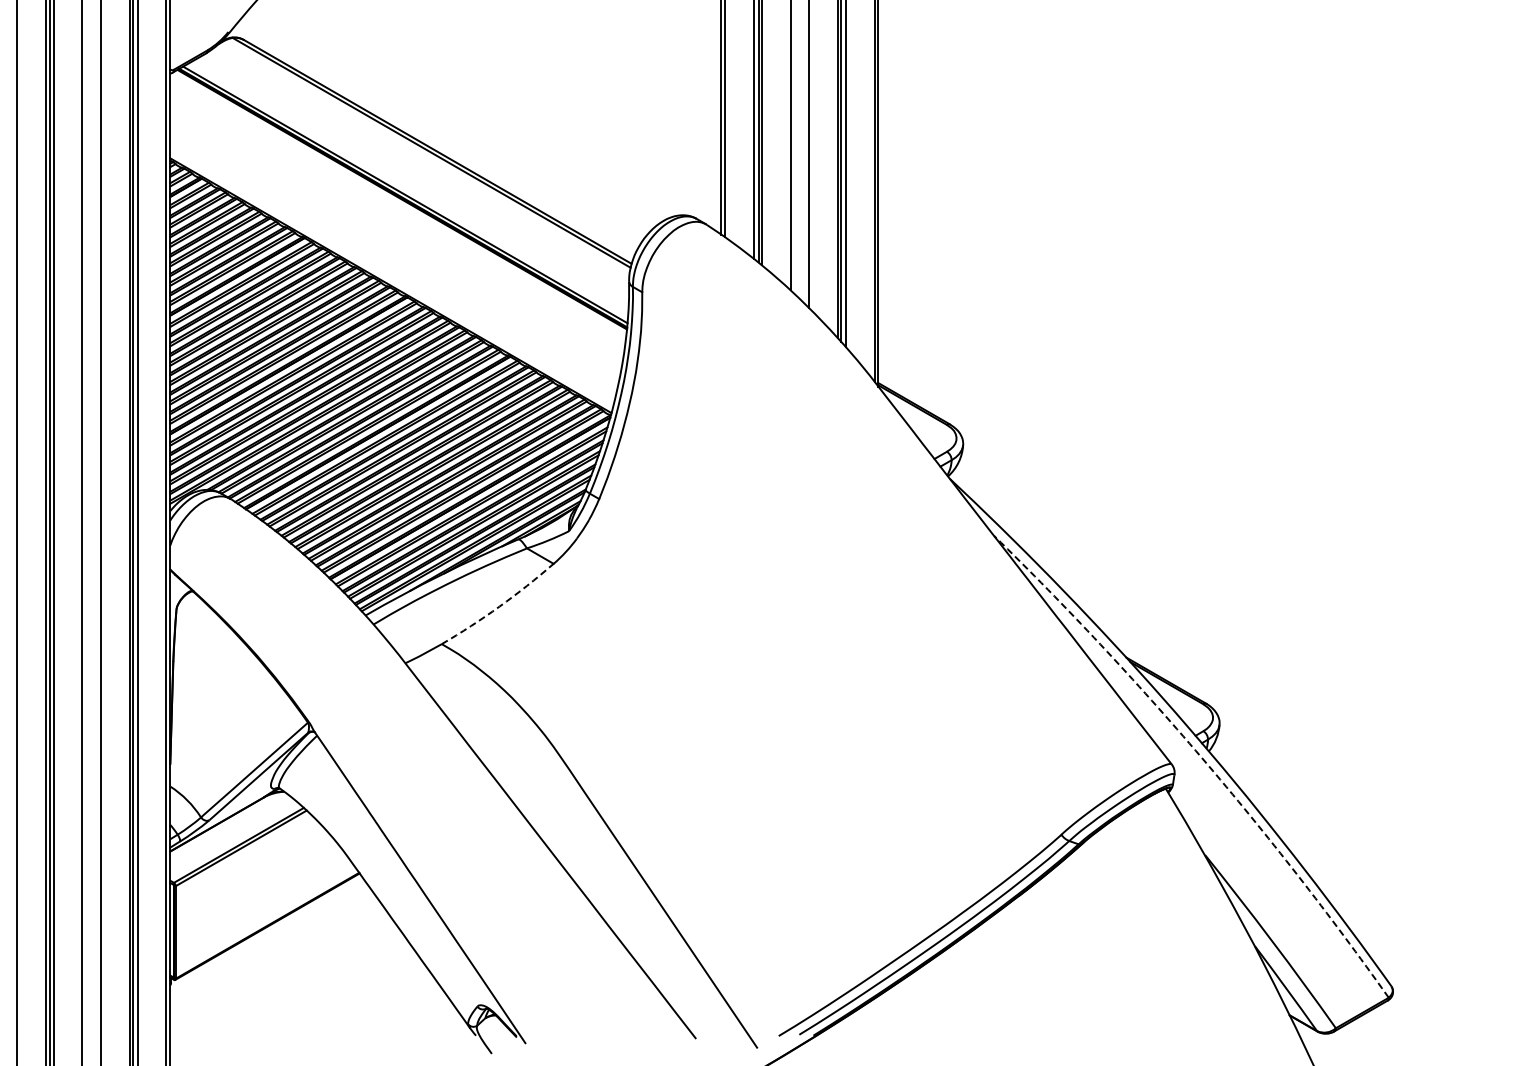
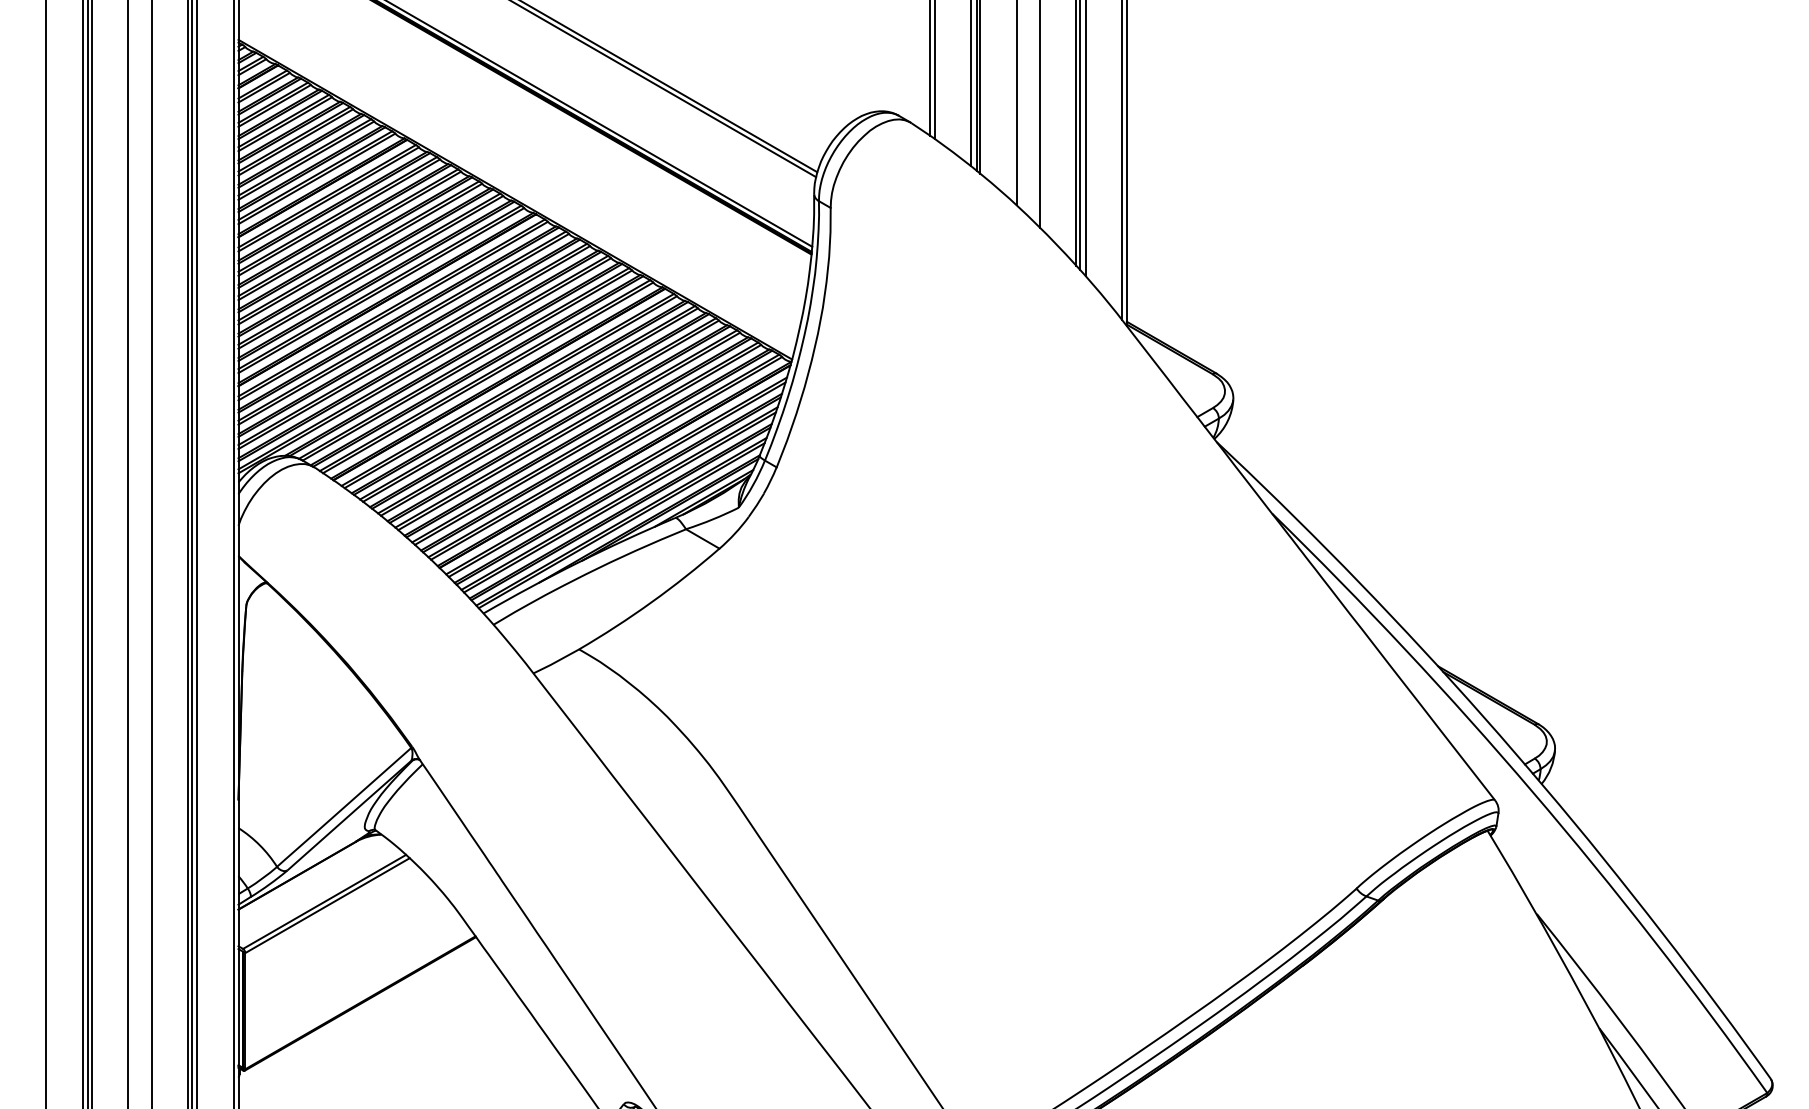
arc: (499, 606) -> (651, 602), dashed -> solid
arc: (1201, 757) -> (1532, 791), dashed -> solid

